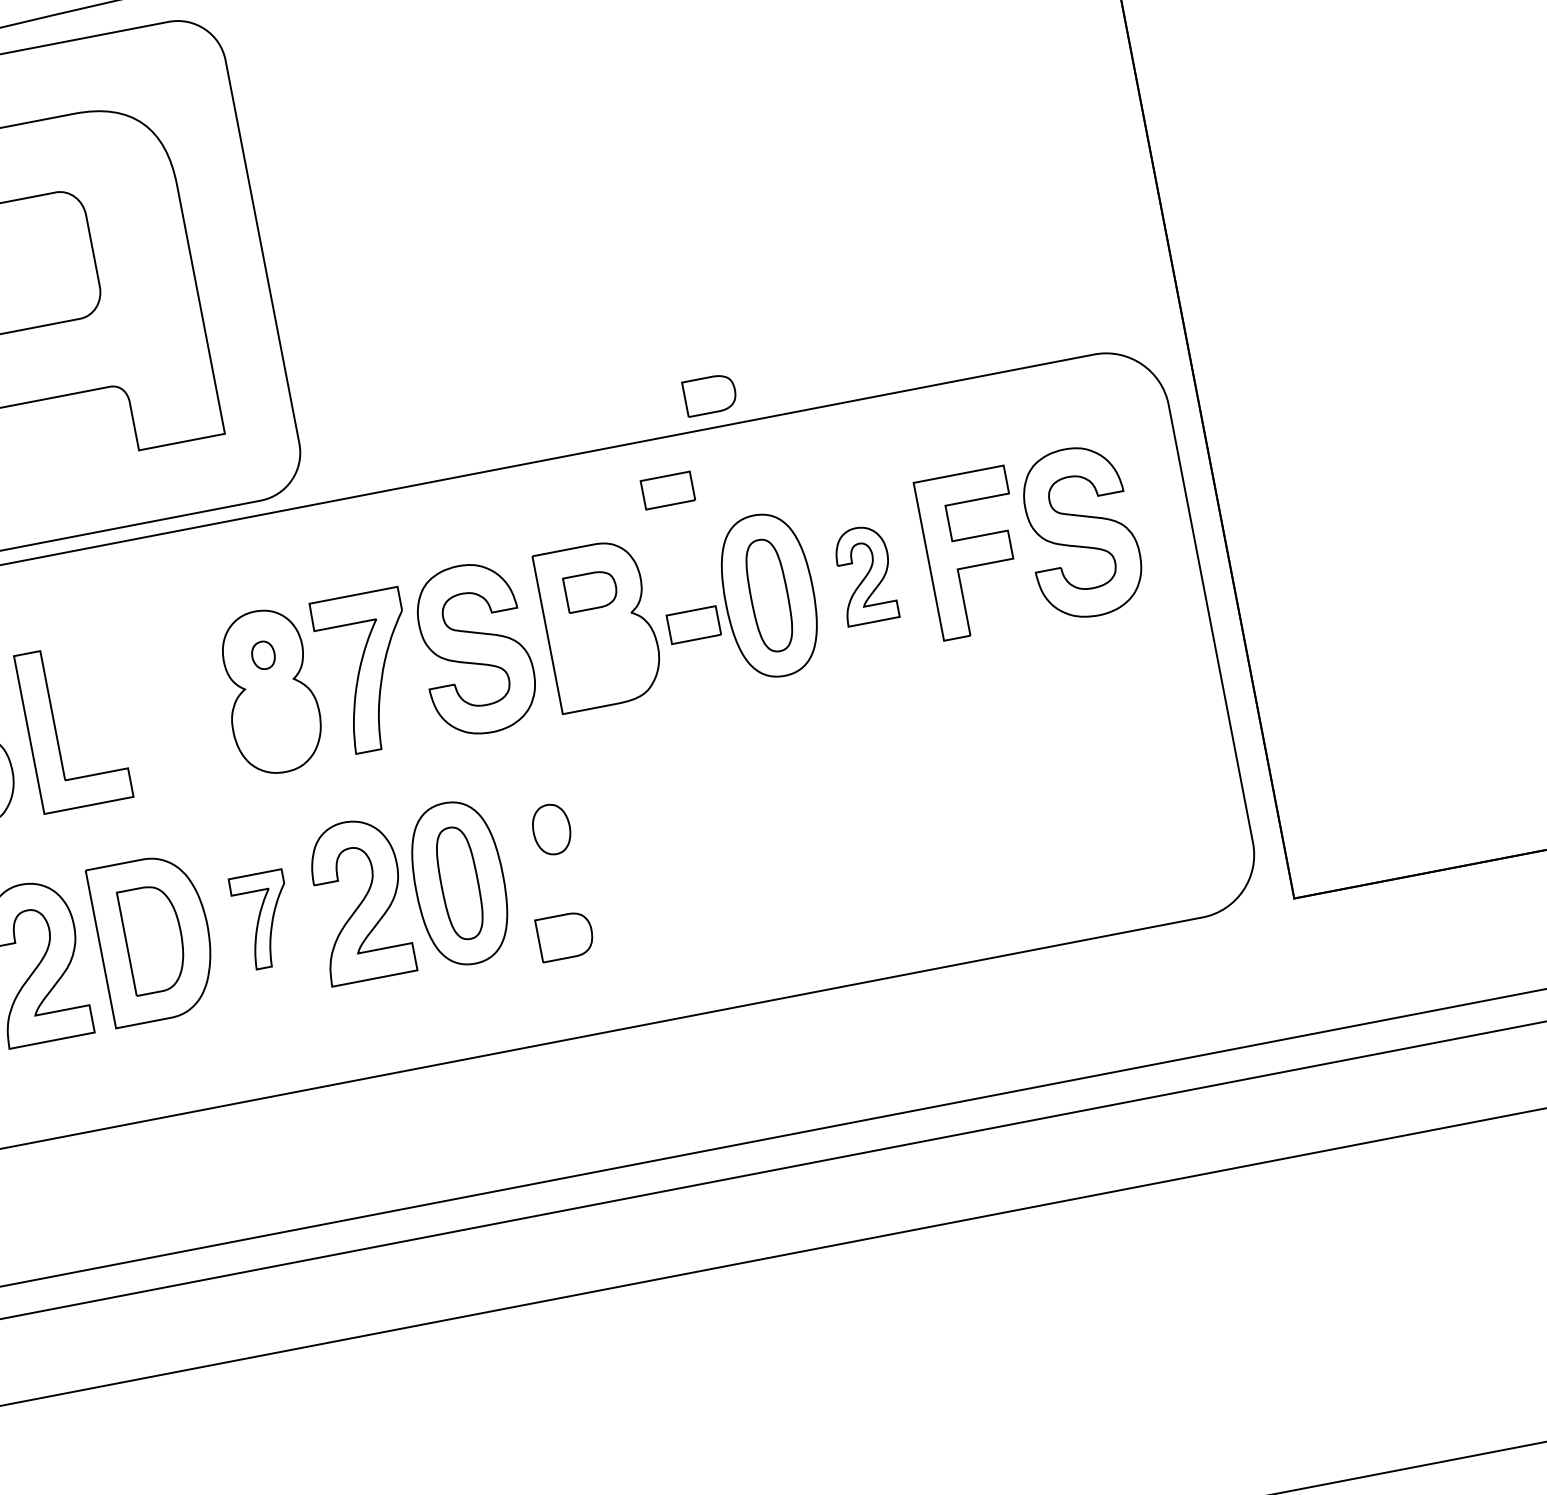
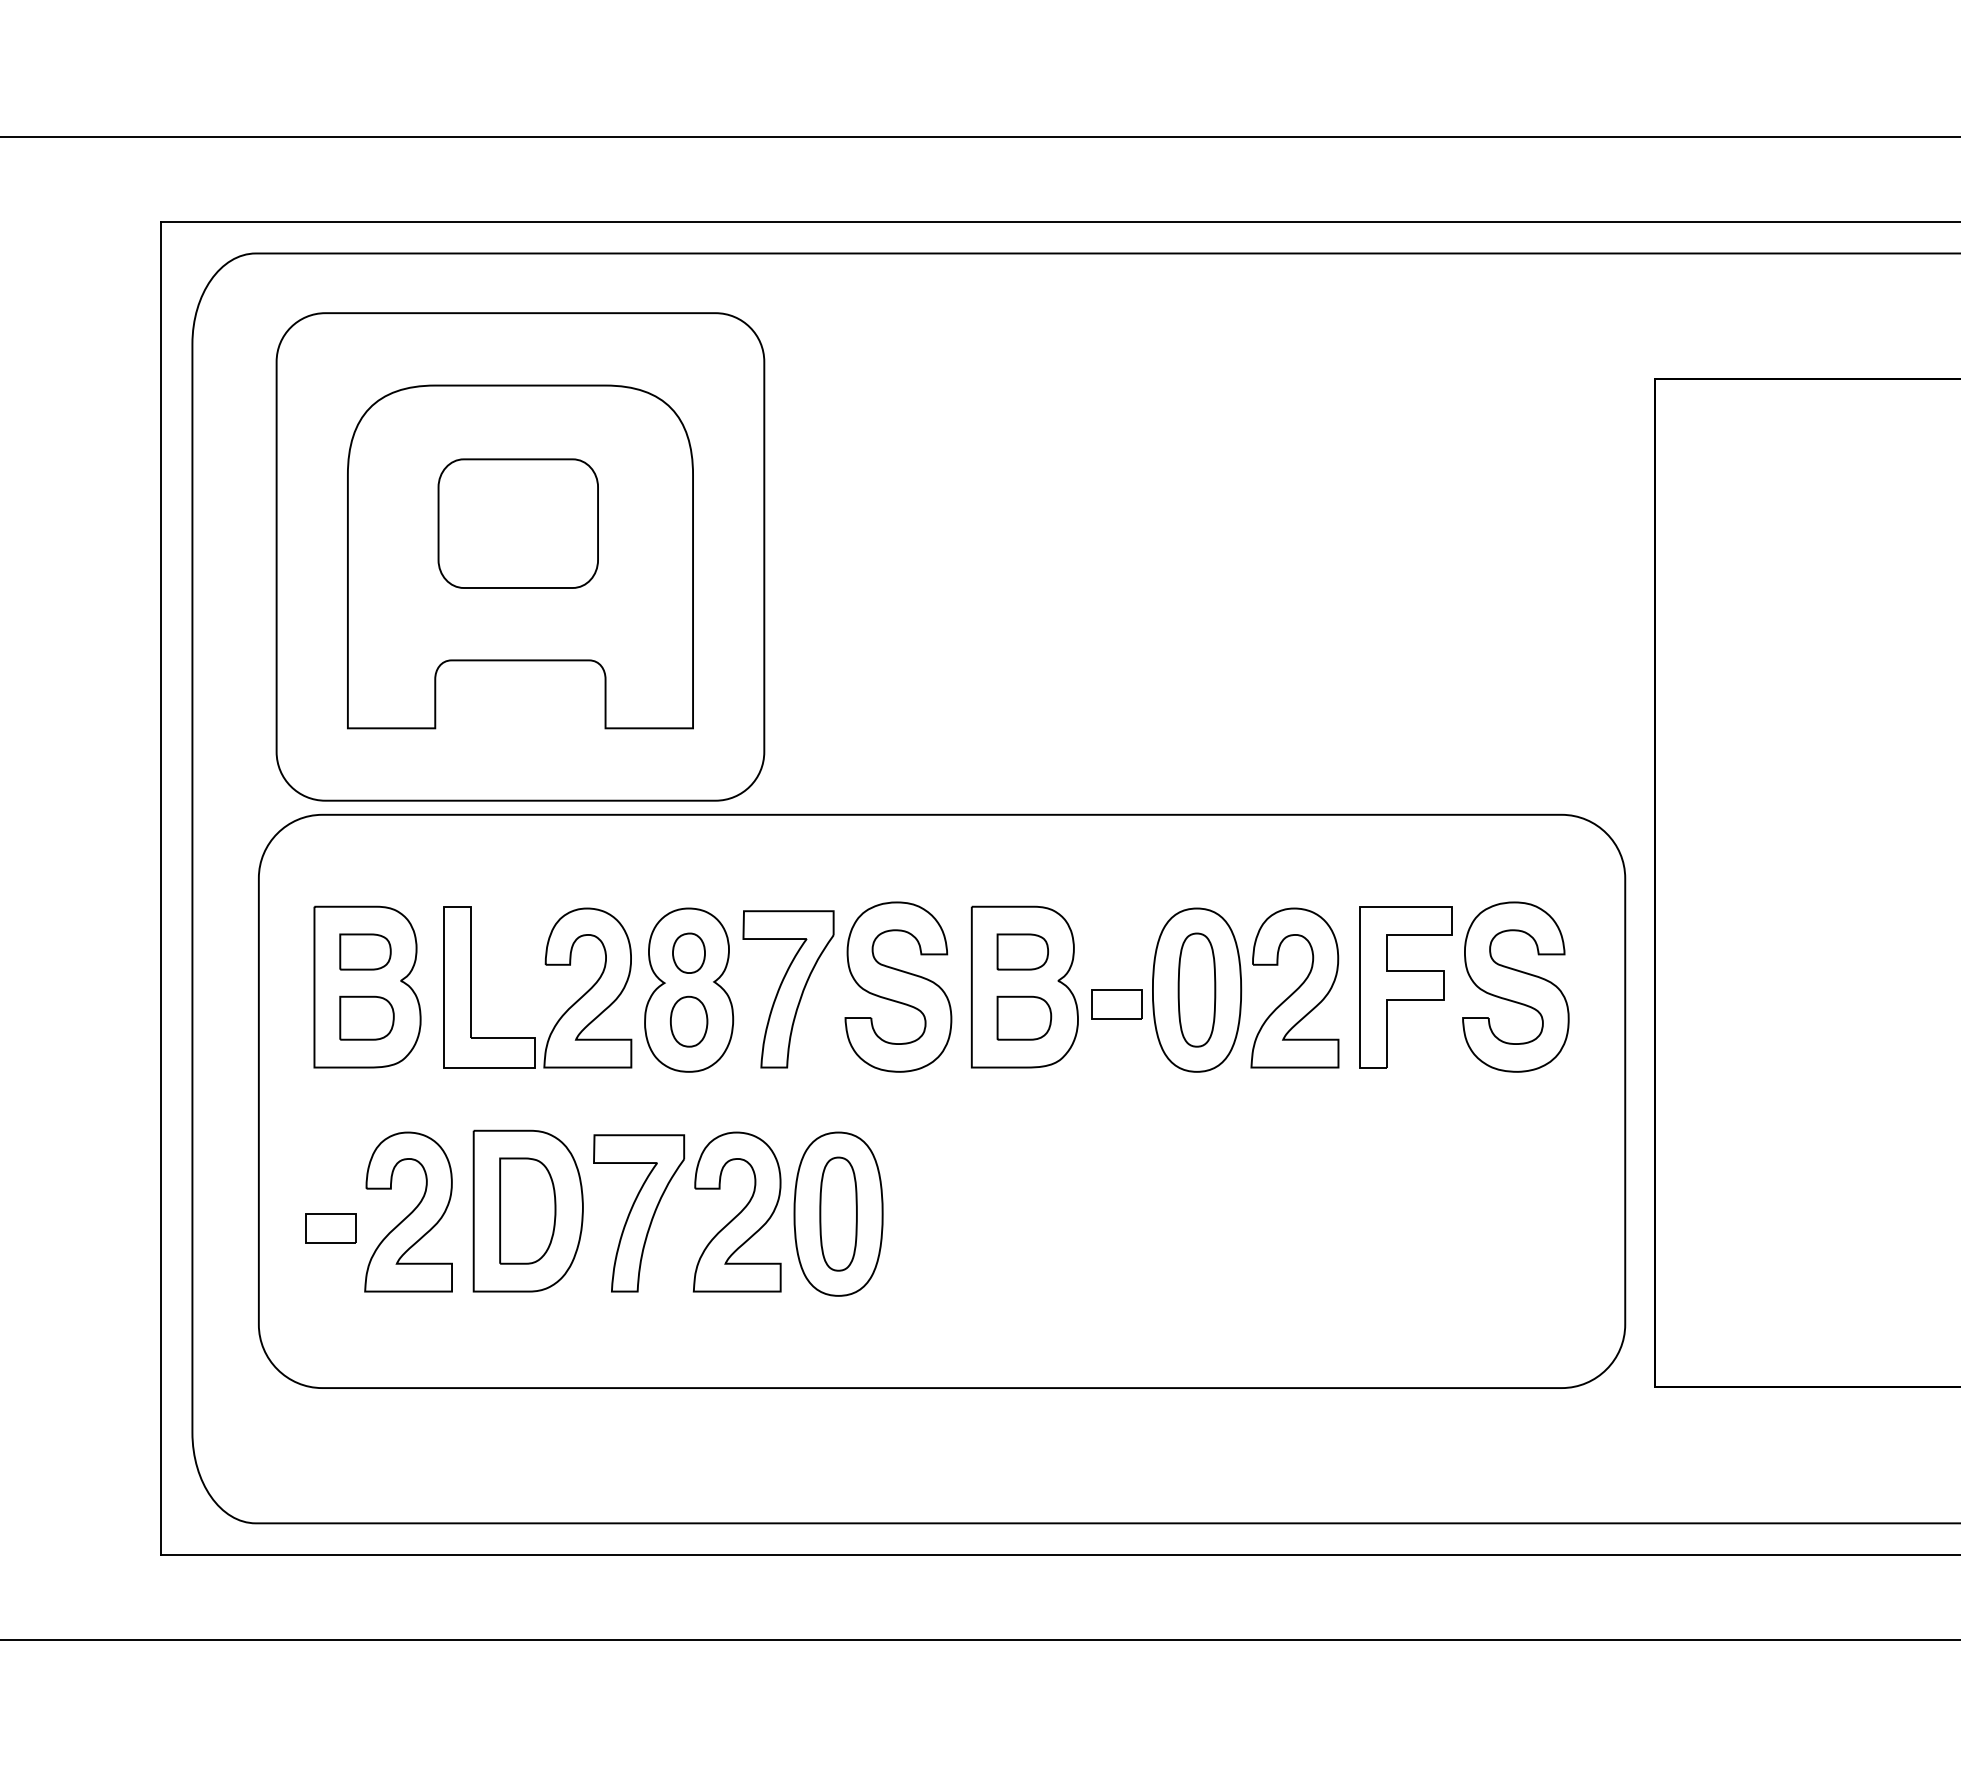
part: (709, 394) -> (1176, 781), removed
part: (667, 490) -> (1116, 867), removed
part: (864, 574) -> (1294, 987), size x1.67
part: (262, 654) -> (688, 952), size x1.43
part: (170, 708) -> (587, 987), added
part: (552, 829) -> (689, 1021), moved
part: (264, 920) -> (639, 1213), size x1.67
part: (565, 935) -> (1024, 1017), moved

